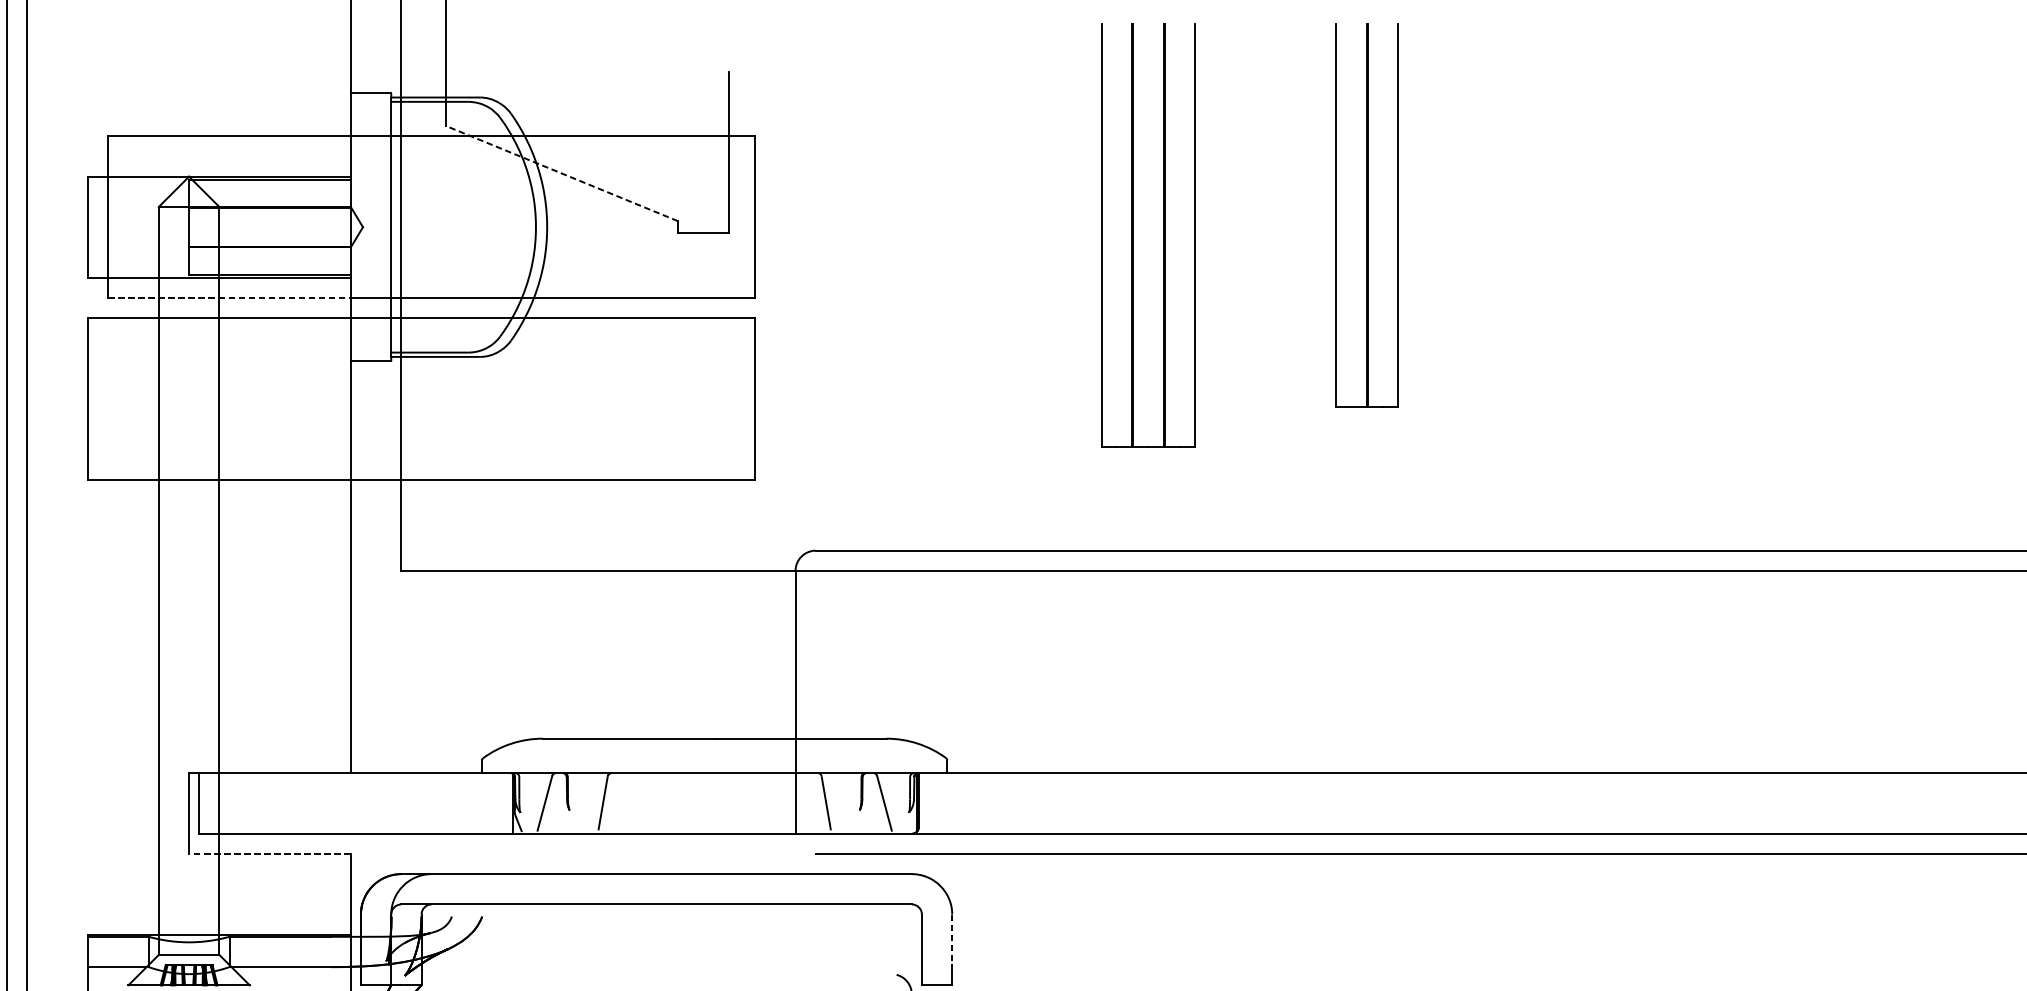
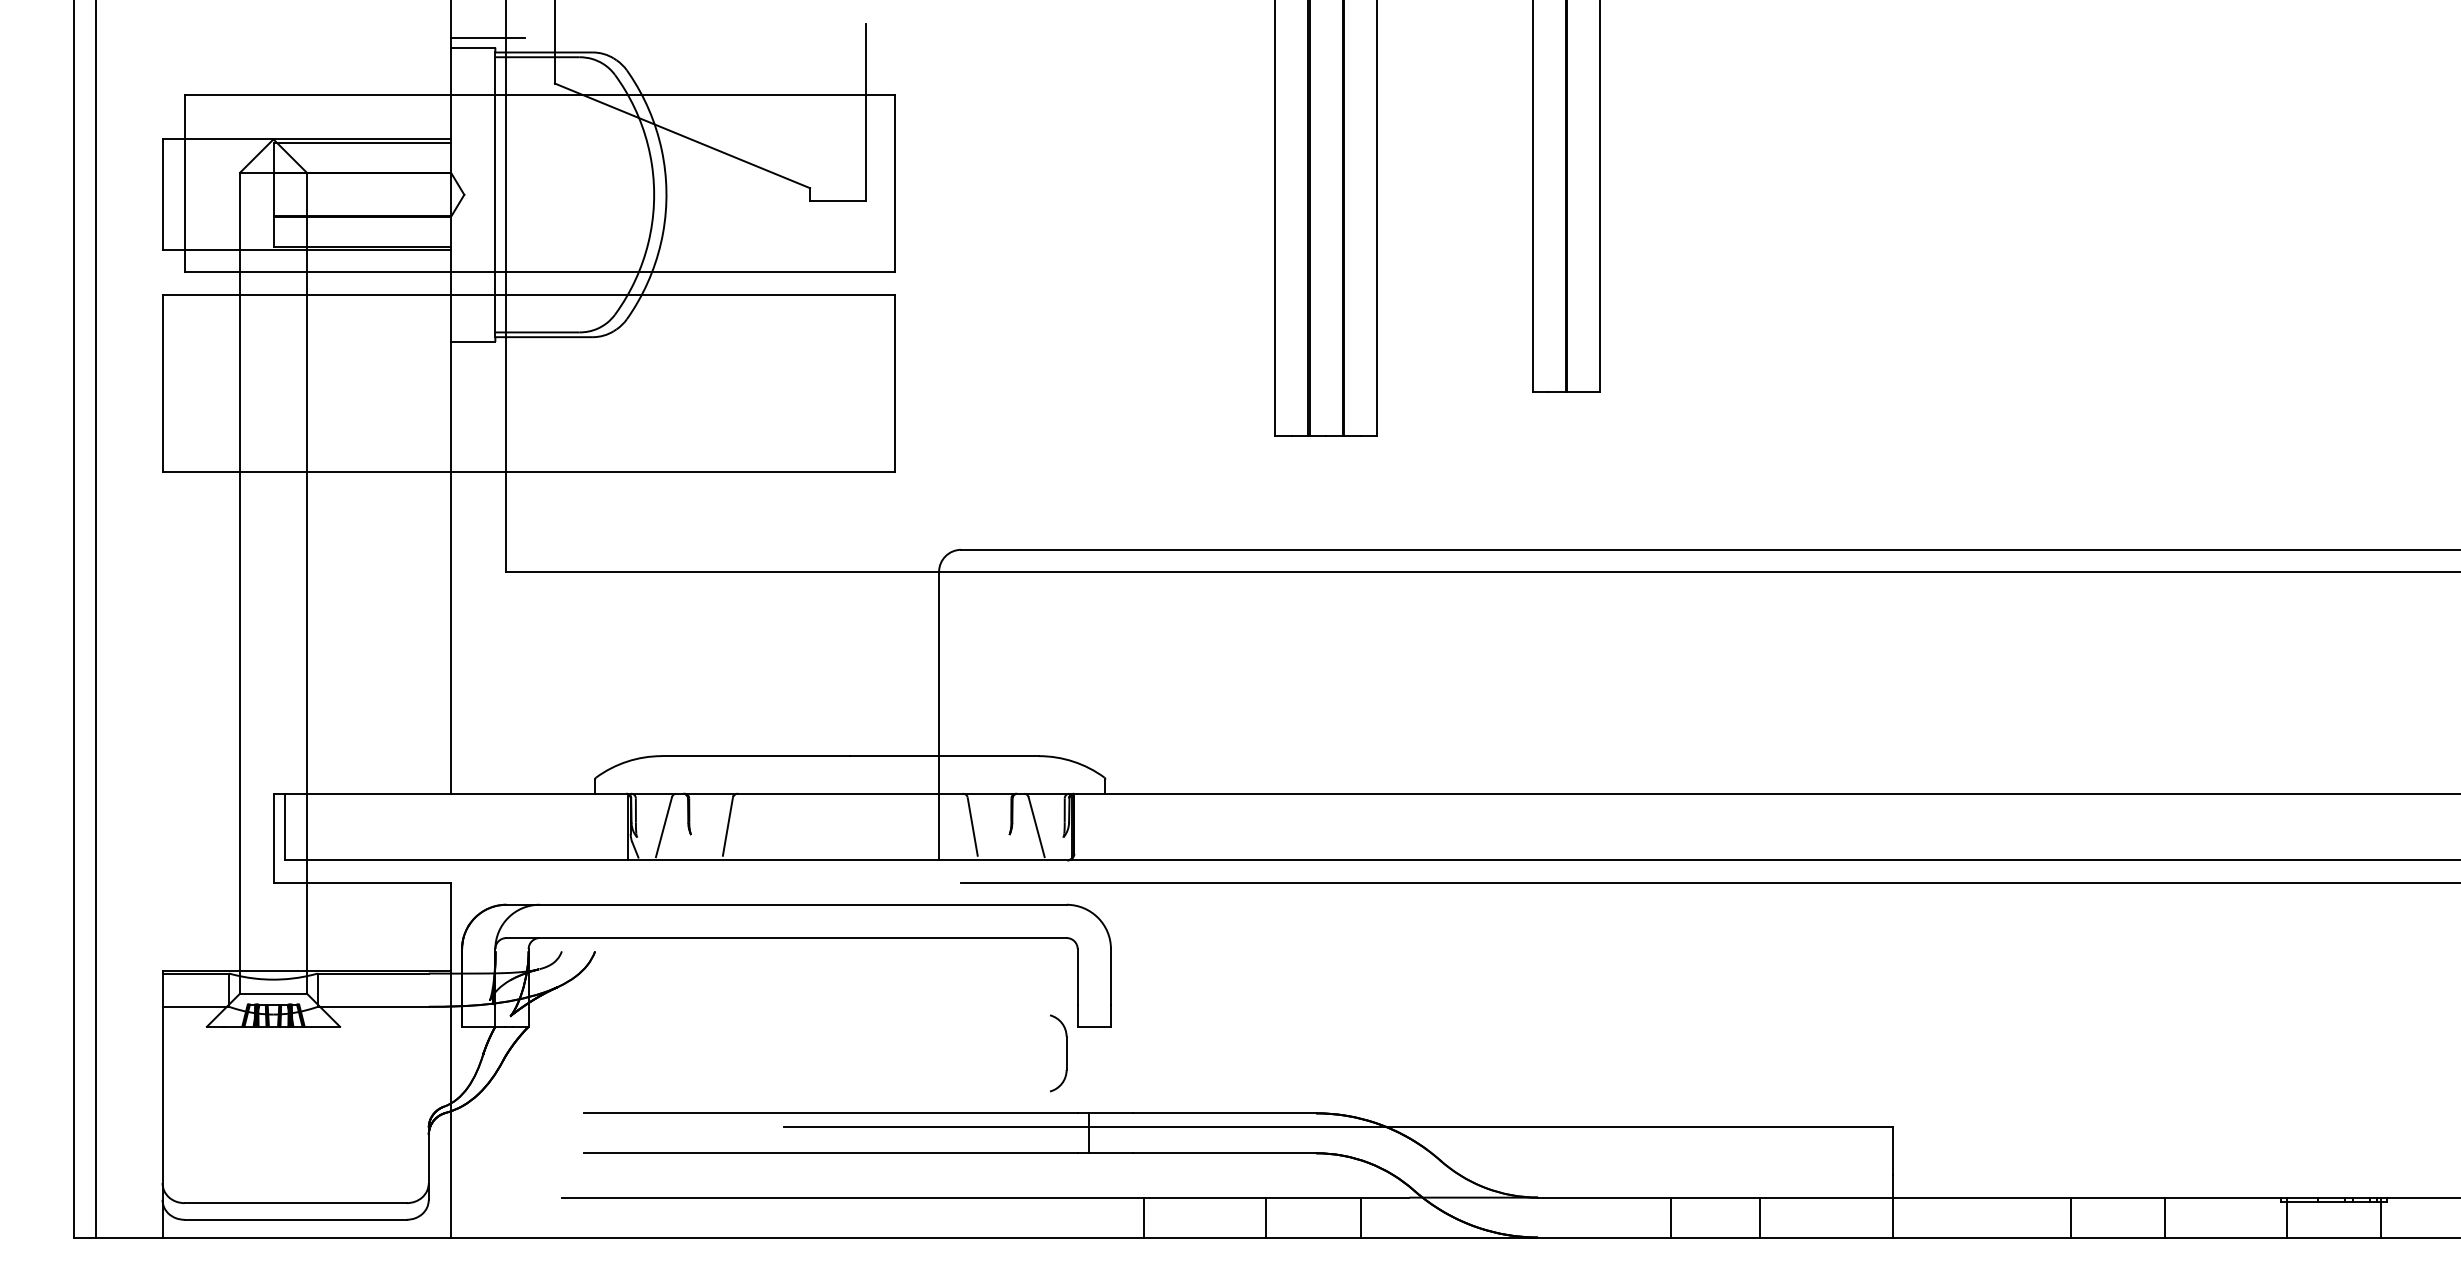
line: (384, 84) -> (487, 38), added
line: (561, 173) -> (682, 135), dashed -> solid
line: (230, 297) -> (318, 272), dashed -> solid
line: (270, 853) -> (362, 882), dashed -> solid
line: (952, 939) -> (1111, 976), dashed -> solid

